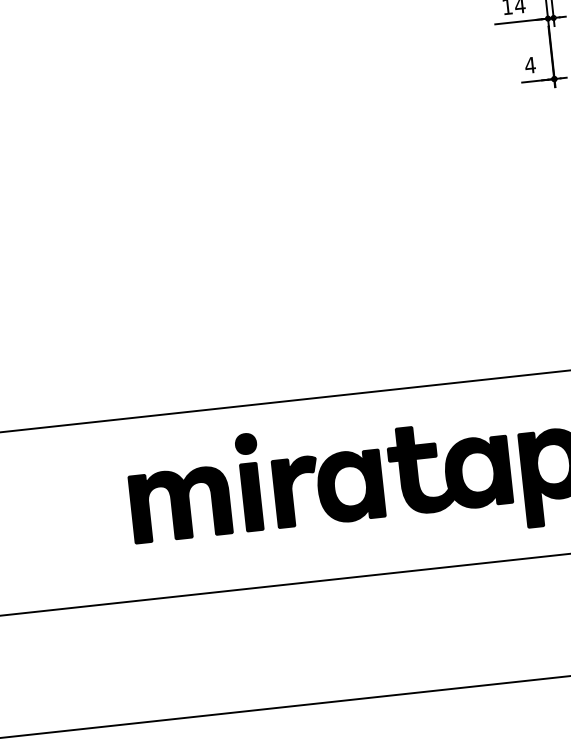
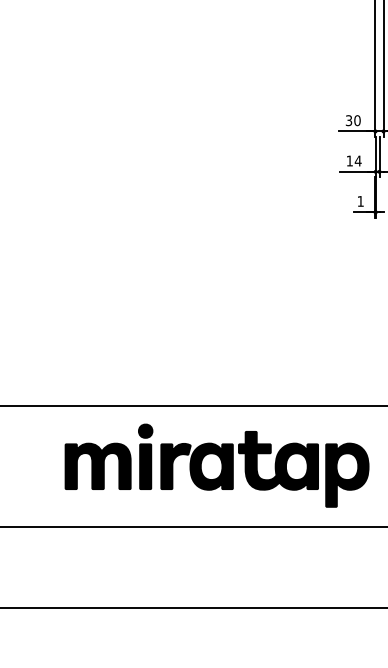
text: (530, 65) -> (360, 201), 4 -> 1

